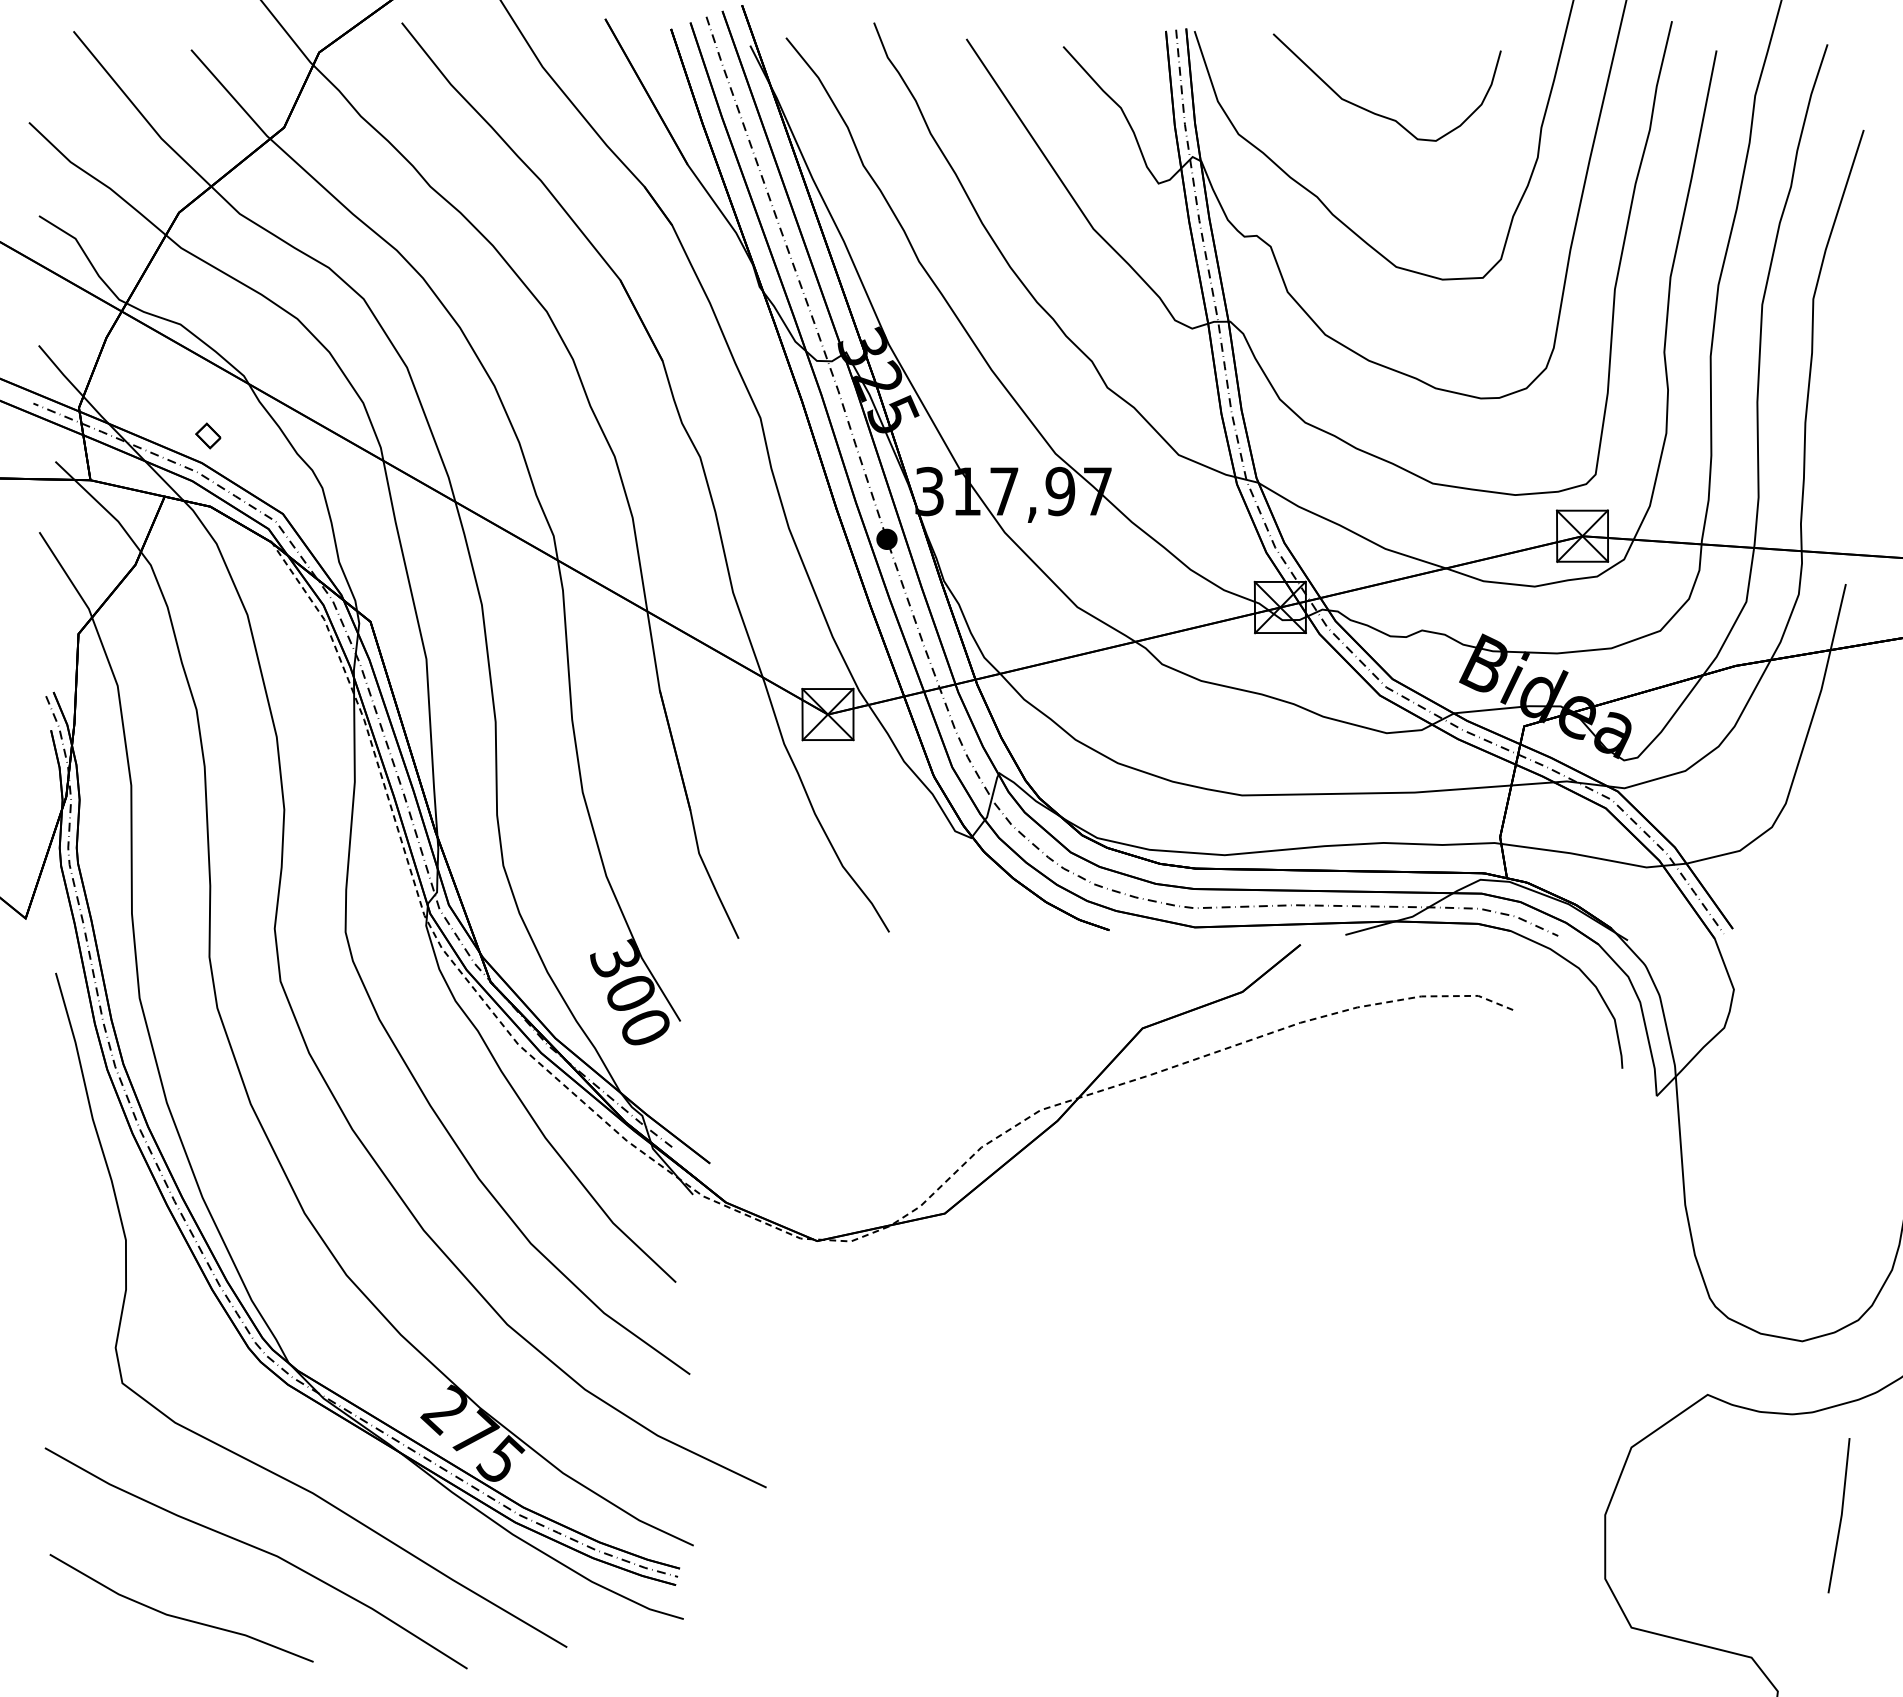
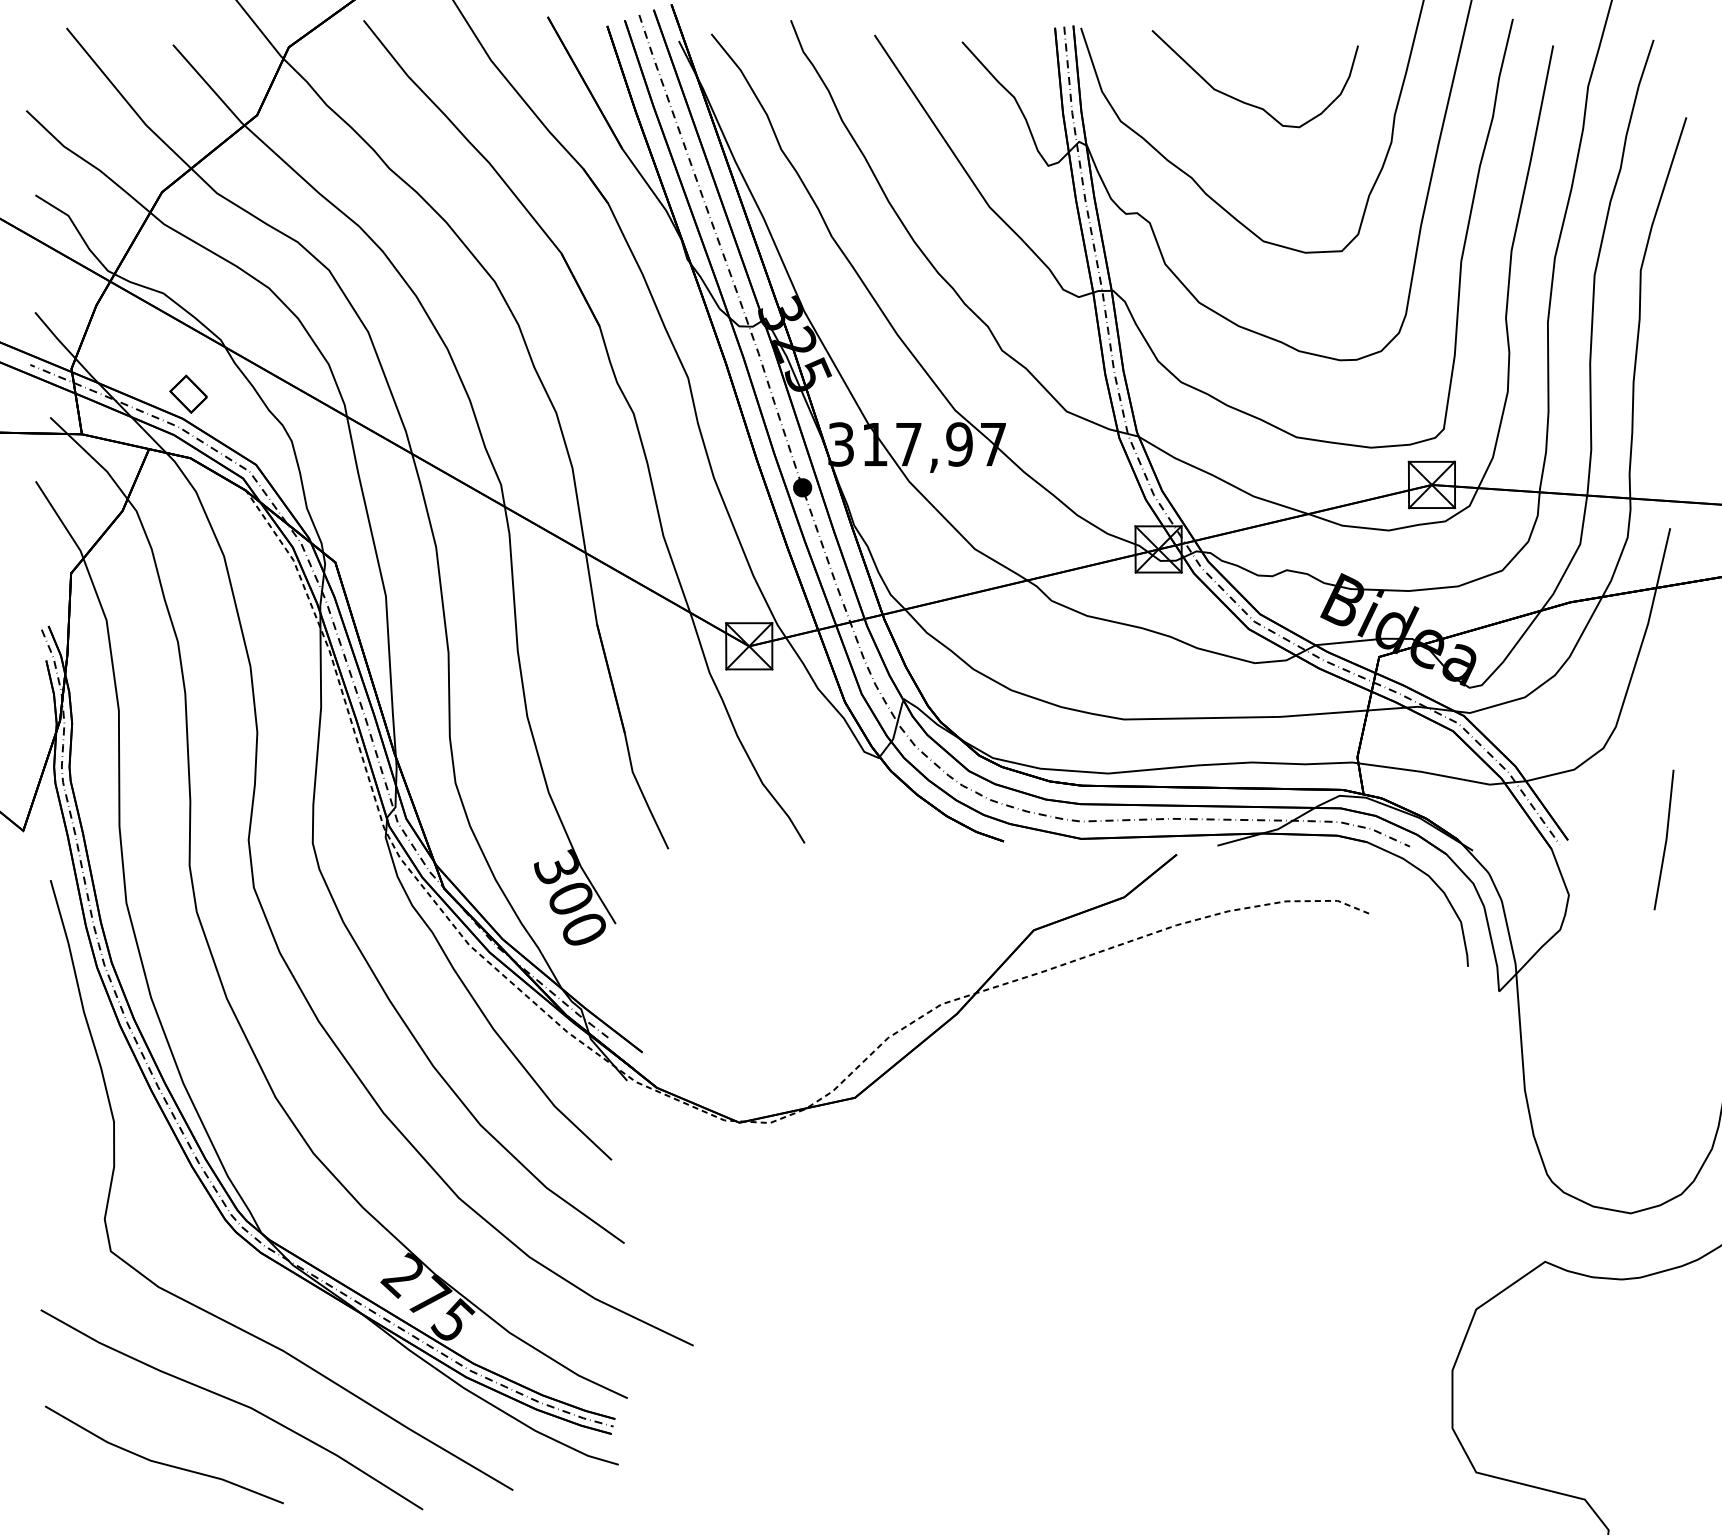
part: (208, 435) -> (188, 393), size x1.67
line: (1840, 1515) -> (1665, 839), moved

